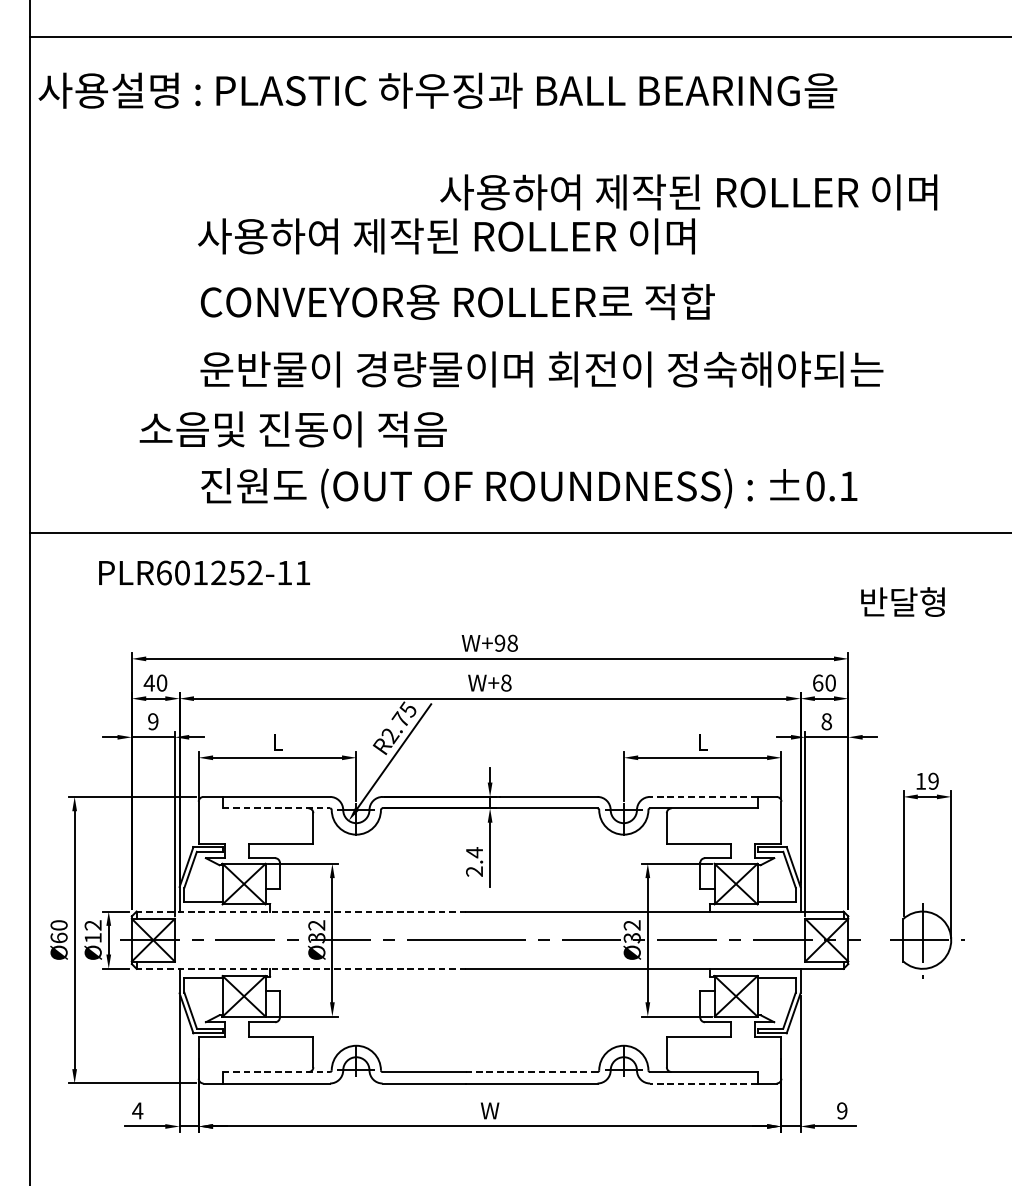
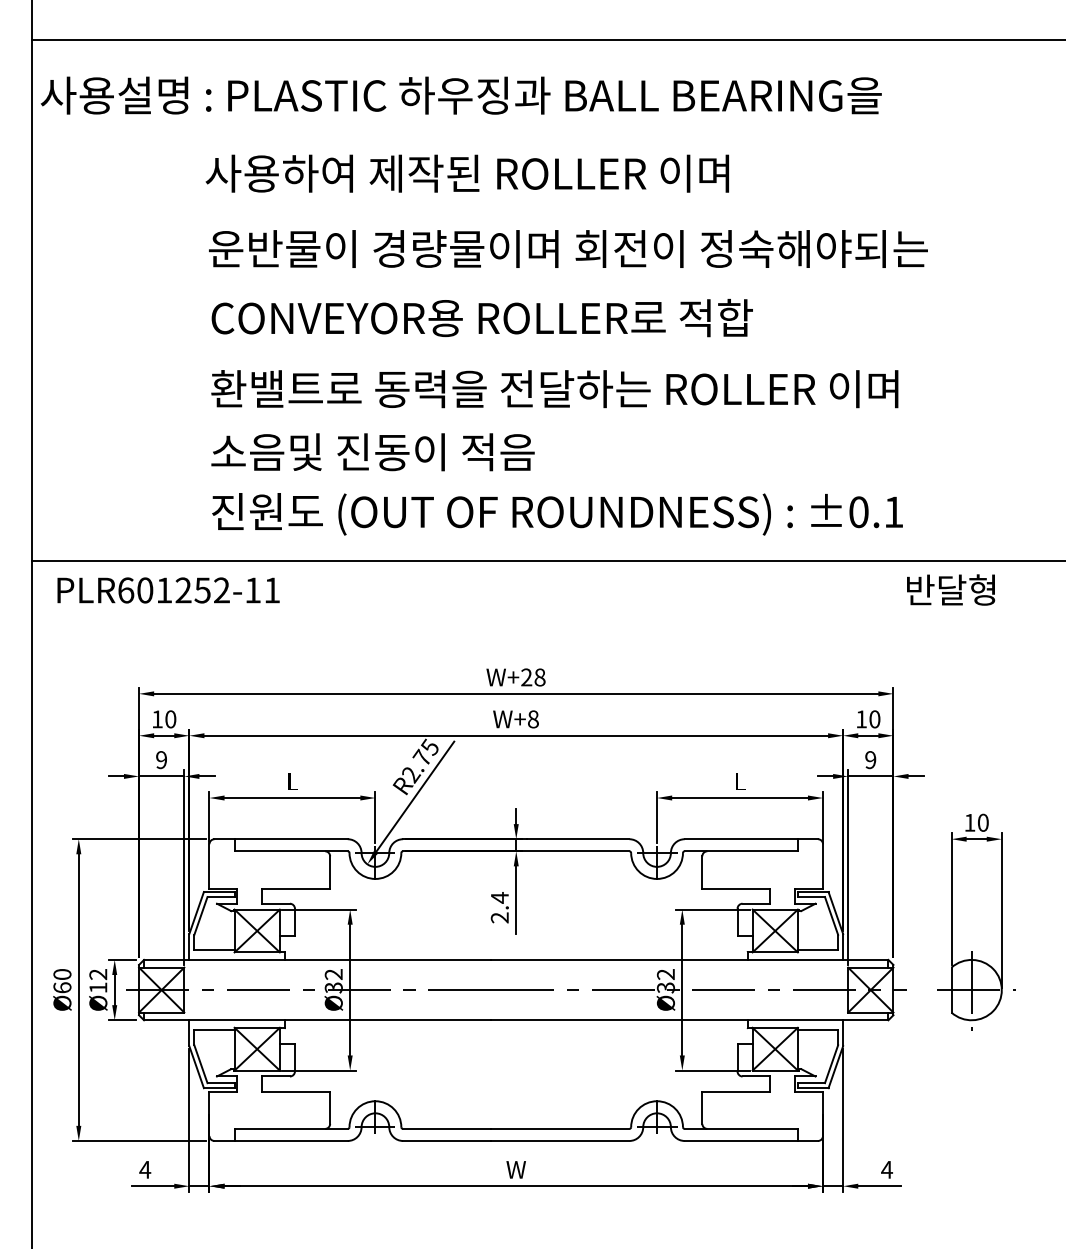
text: (687, 192) -> (466, 173), moved
text: (538, 235) -> (567, 248), 사용하여 제작된 ROLLER 이며 -> 운반물이 경량물이며 회전이 정숙해야되는
text: (541, 369) -> (570, 389), 운반물이 경량물이며 회전이 정숙해야되는 -> 환밸트로 동력을 전달하는 ROLLER 이며
text: (292, 429) -> (372, 452), moved
text: (204, 573) -> (168, 590), moved
text: (903, 601) -> (951, 589), moved
text: (499, 643) -> (526, 677), W+98 -> W+28
text: (149, 683) -> (157, 719), 40 -> 10
text: (817, 683) -> (861, 719), 60 -> 10
text: (826, 722) -> (870, 760), 8 -> 9
text: (932, 781) -> (982, 822), 19 -> 10
line: (704, 797) -> (741, 839), dashed -> solid
line: (276, 808) -> (291, 851), dashed -> solid
line: (301, 911) -> (317, 959), dashed -> solid
line: (301, 969) -> (317, 1020), dashed -> solid
line: (276, 1071) -> (291, 1128), dashed -> solid
line: (531, 1071) -> (559, 1128), dashed -> solid
line: (704, 1083) -> (741, 1140), dashed -> solid
text: (841, 1110) -> (886, 1169), 9 -> 4

